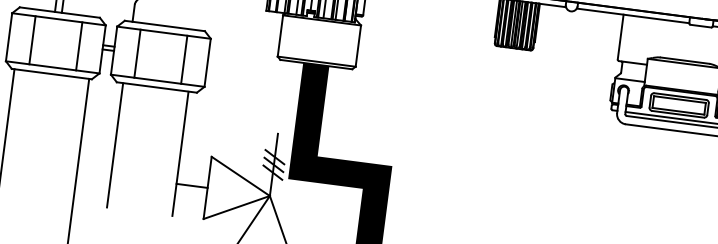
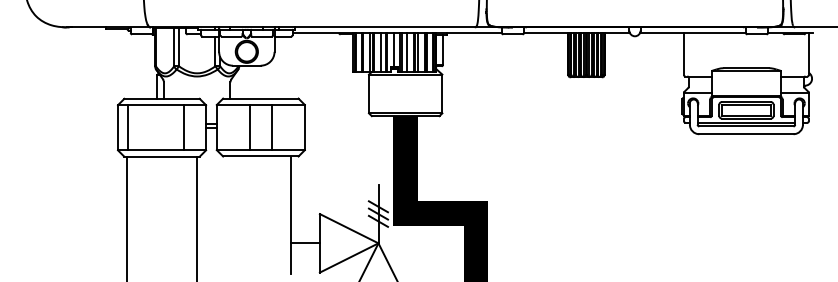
line: (32, 40) -> (128, 127), moved
line: (137, 53) -> (249, 127), moved
line: (183, 59) -> (271, 127), moved
line: (115, 144) -> (229, 214), removed

